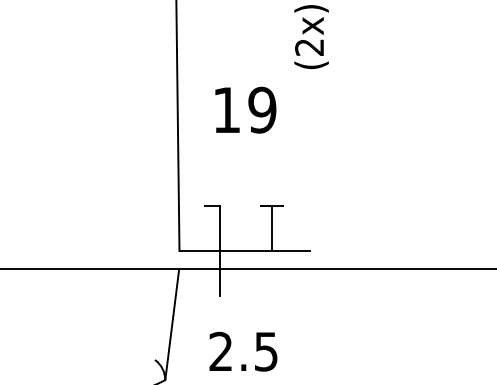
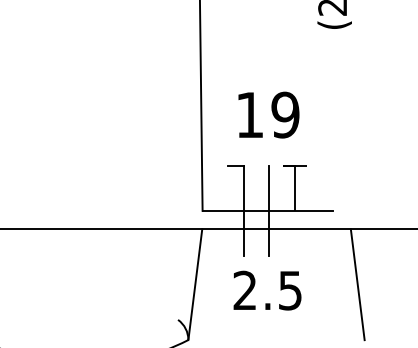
text: (245, 109) -> (268, 114), moved
line: (246, 250) -> (269, 210), added
line: (334, 324) -> (357, 284), added
text: (243, 351) -> (267, 290), moved

